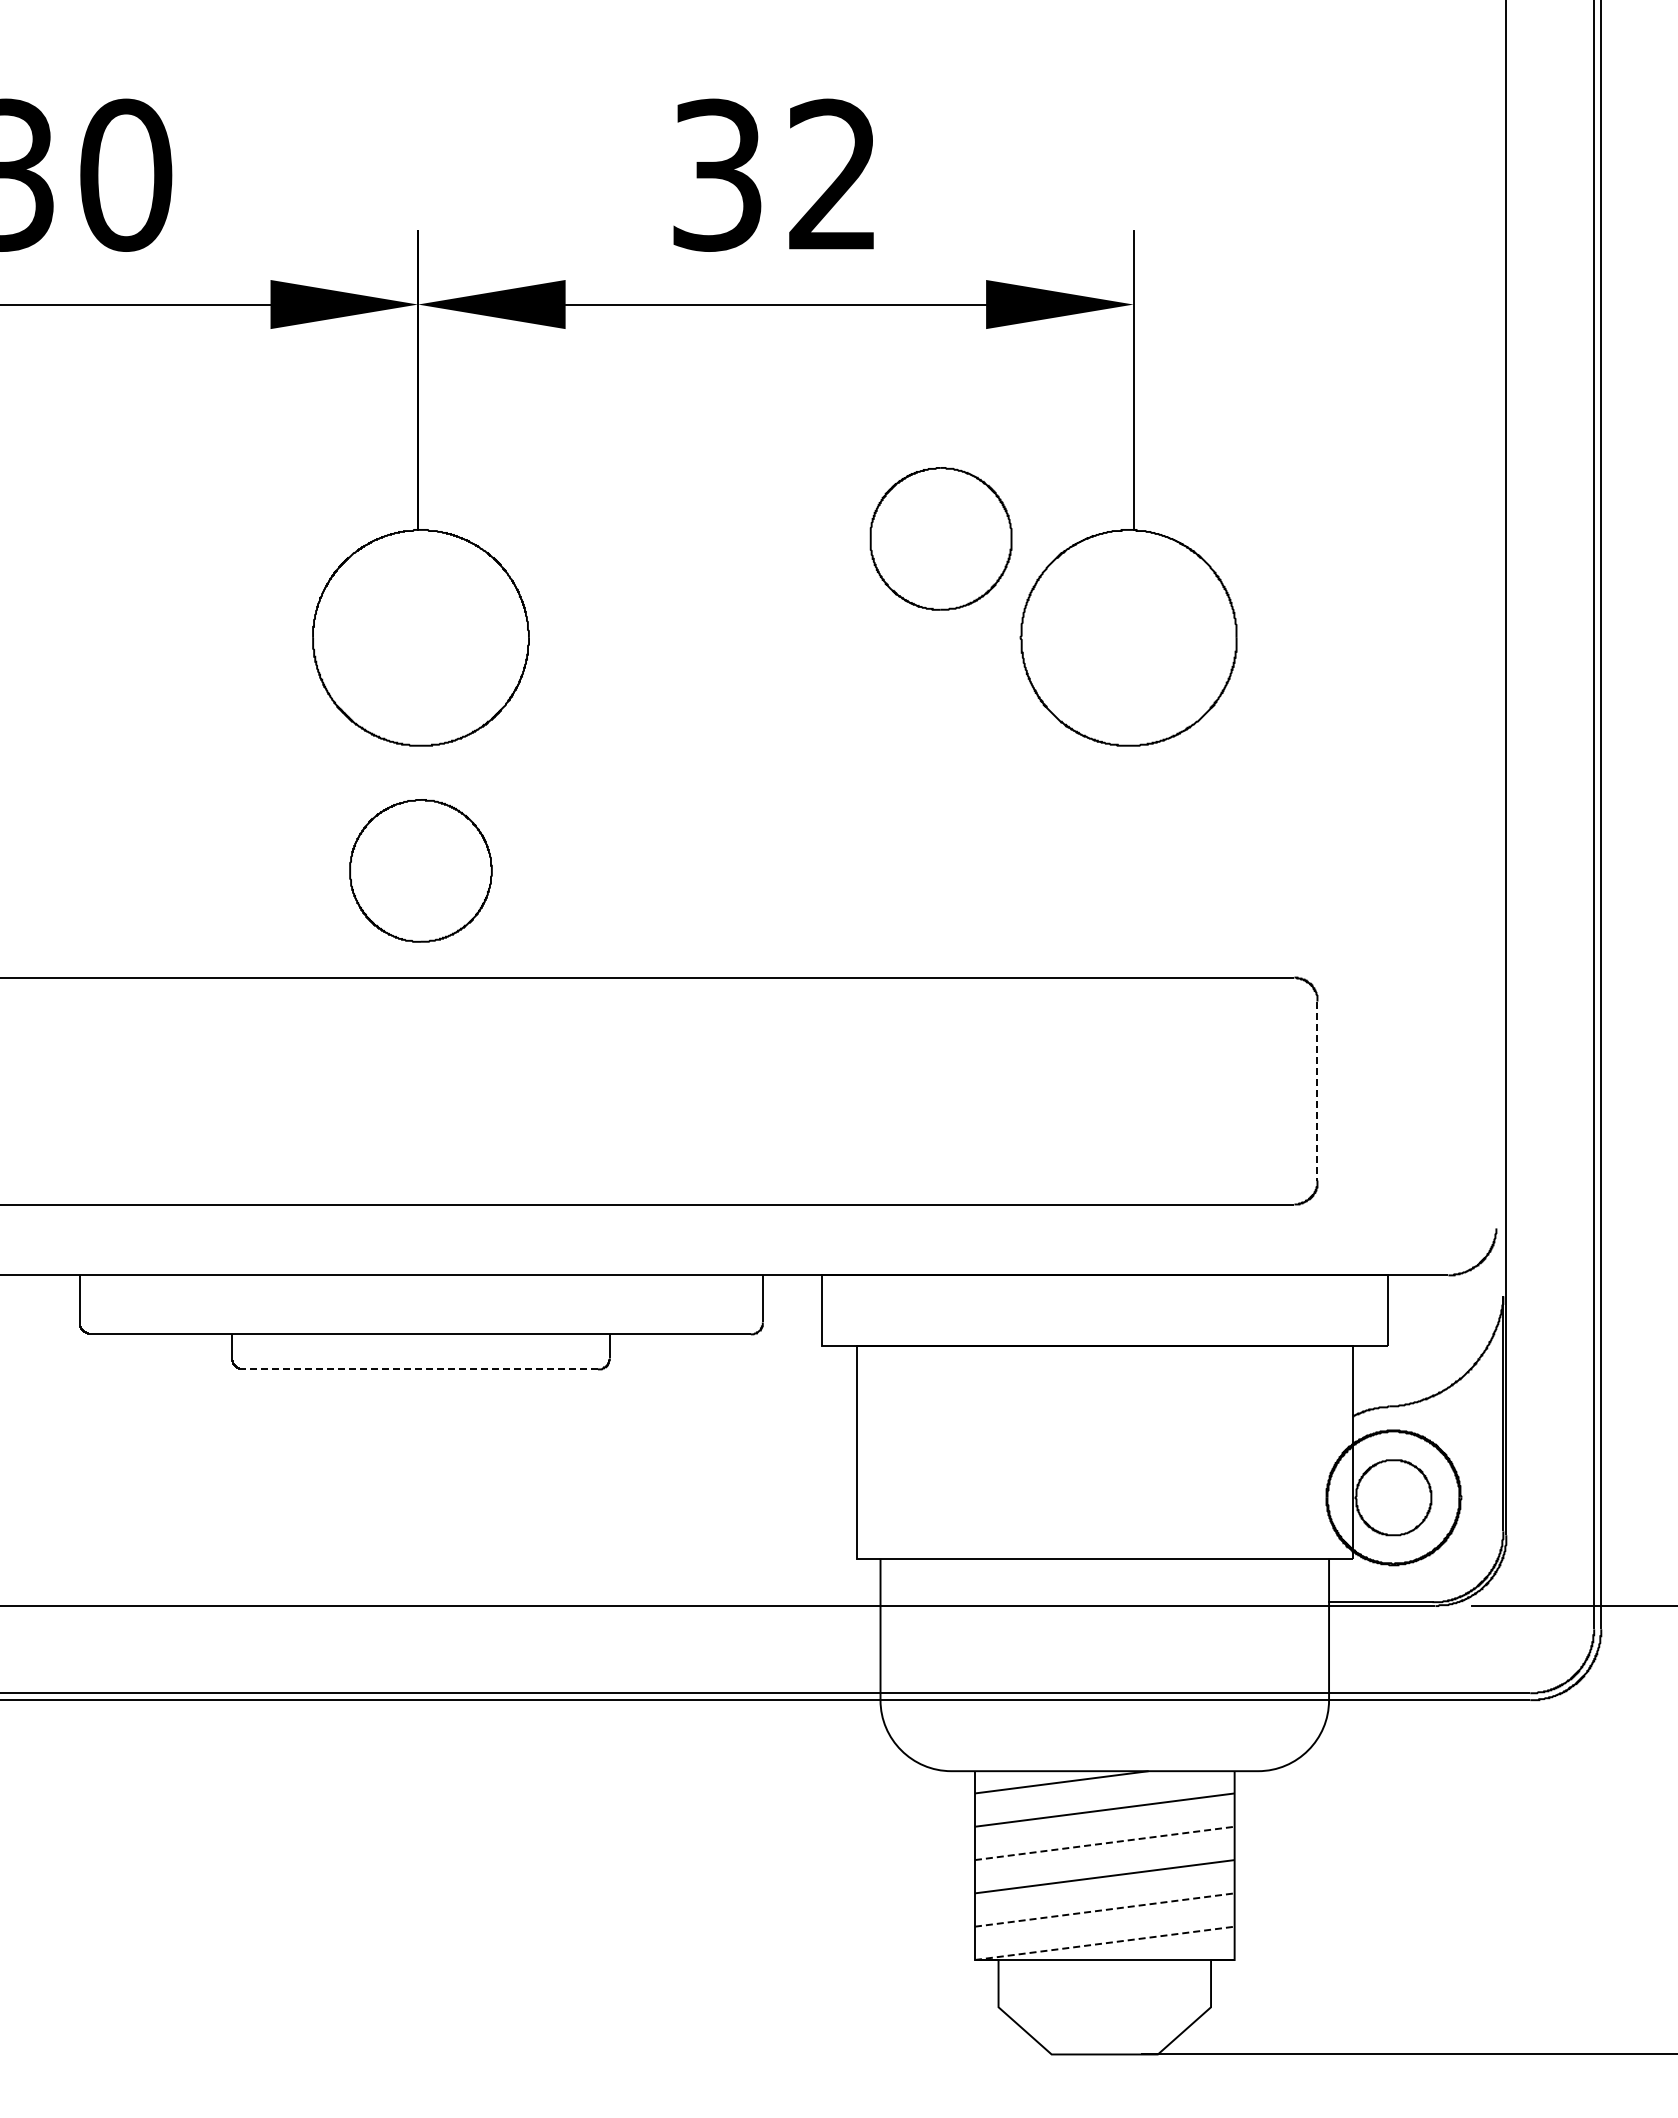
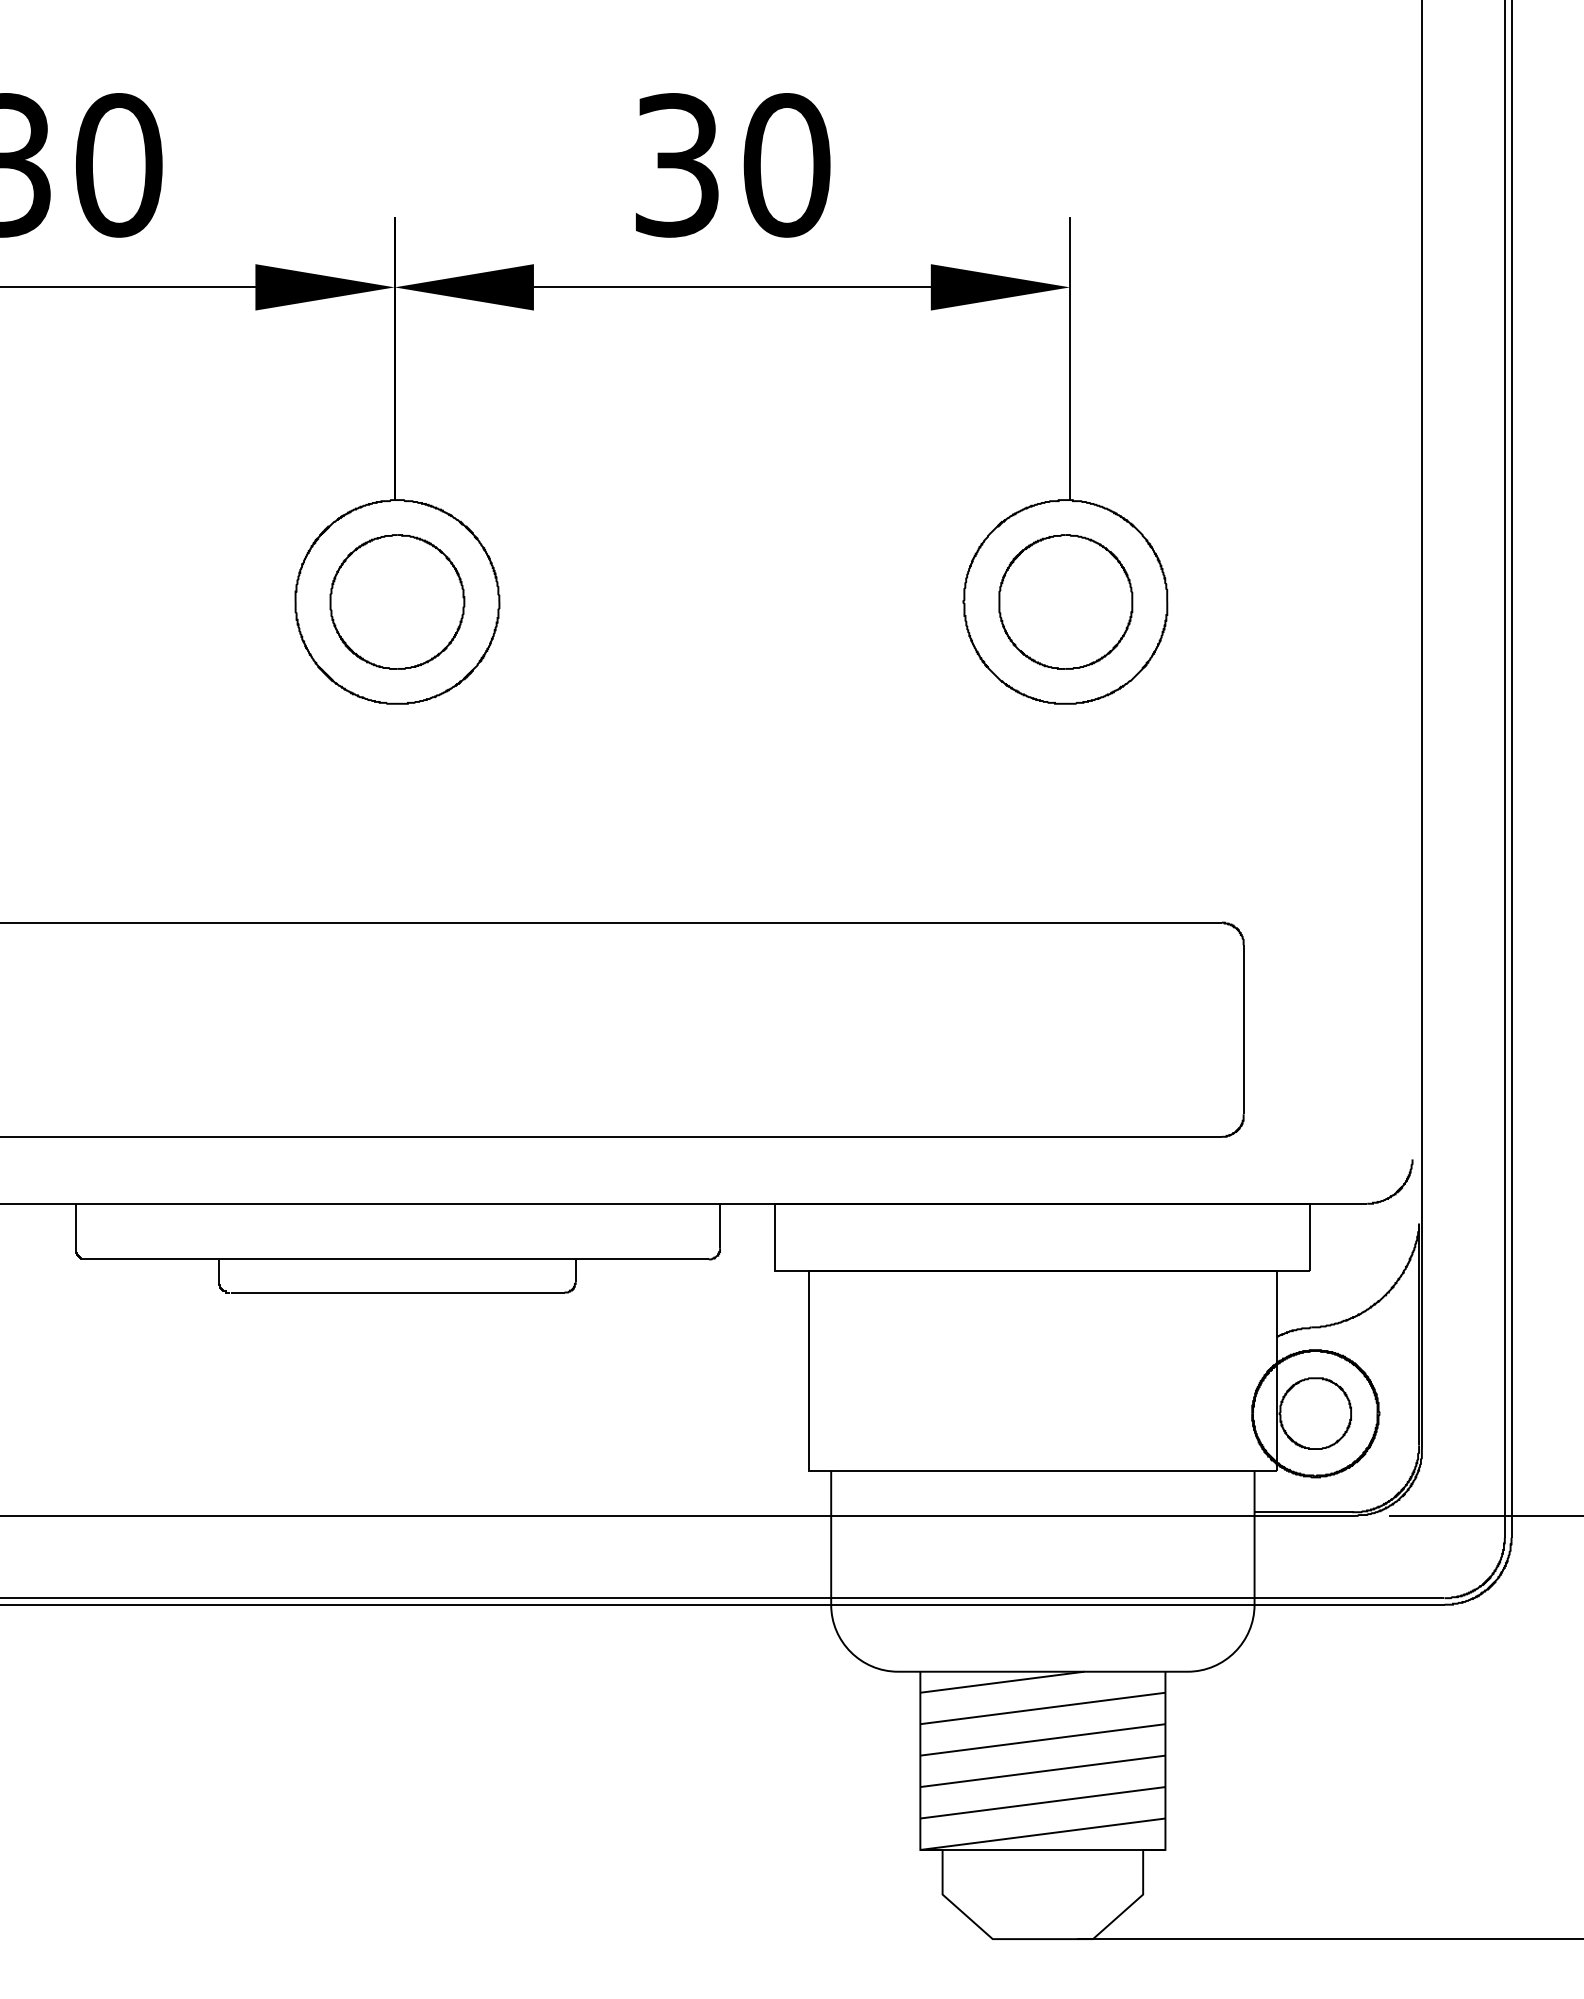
text: (833, 174) -> (786, 164), 32 -> 30
part: (940, 538) -> (1065, 601), moved
part: (420, 870) -> (396, 601), moved
line: (1317, 1091) -> (1243, 1030), dashed -> solid
line: (421, 1369) -> (397, 1292), dashed -> solid
line: (1104, 1843) -> (1042, 1739), dashed -> solid
line: (1104, 1910) -> (1042, 1803), dashed -> solid
line: (1104, 1943) -> (1042, 1834), dashed -> solid

